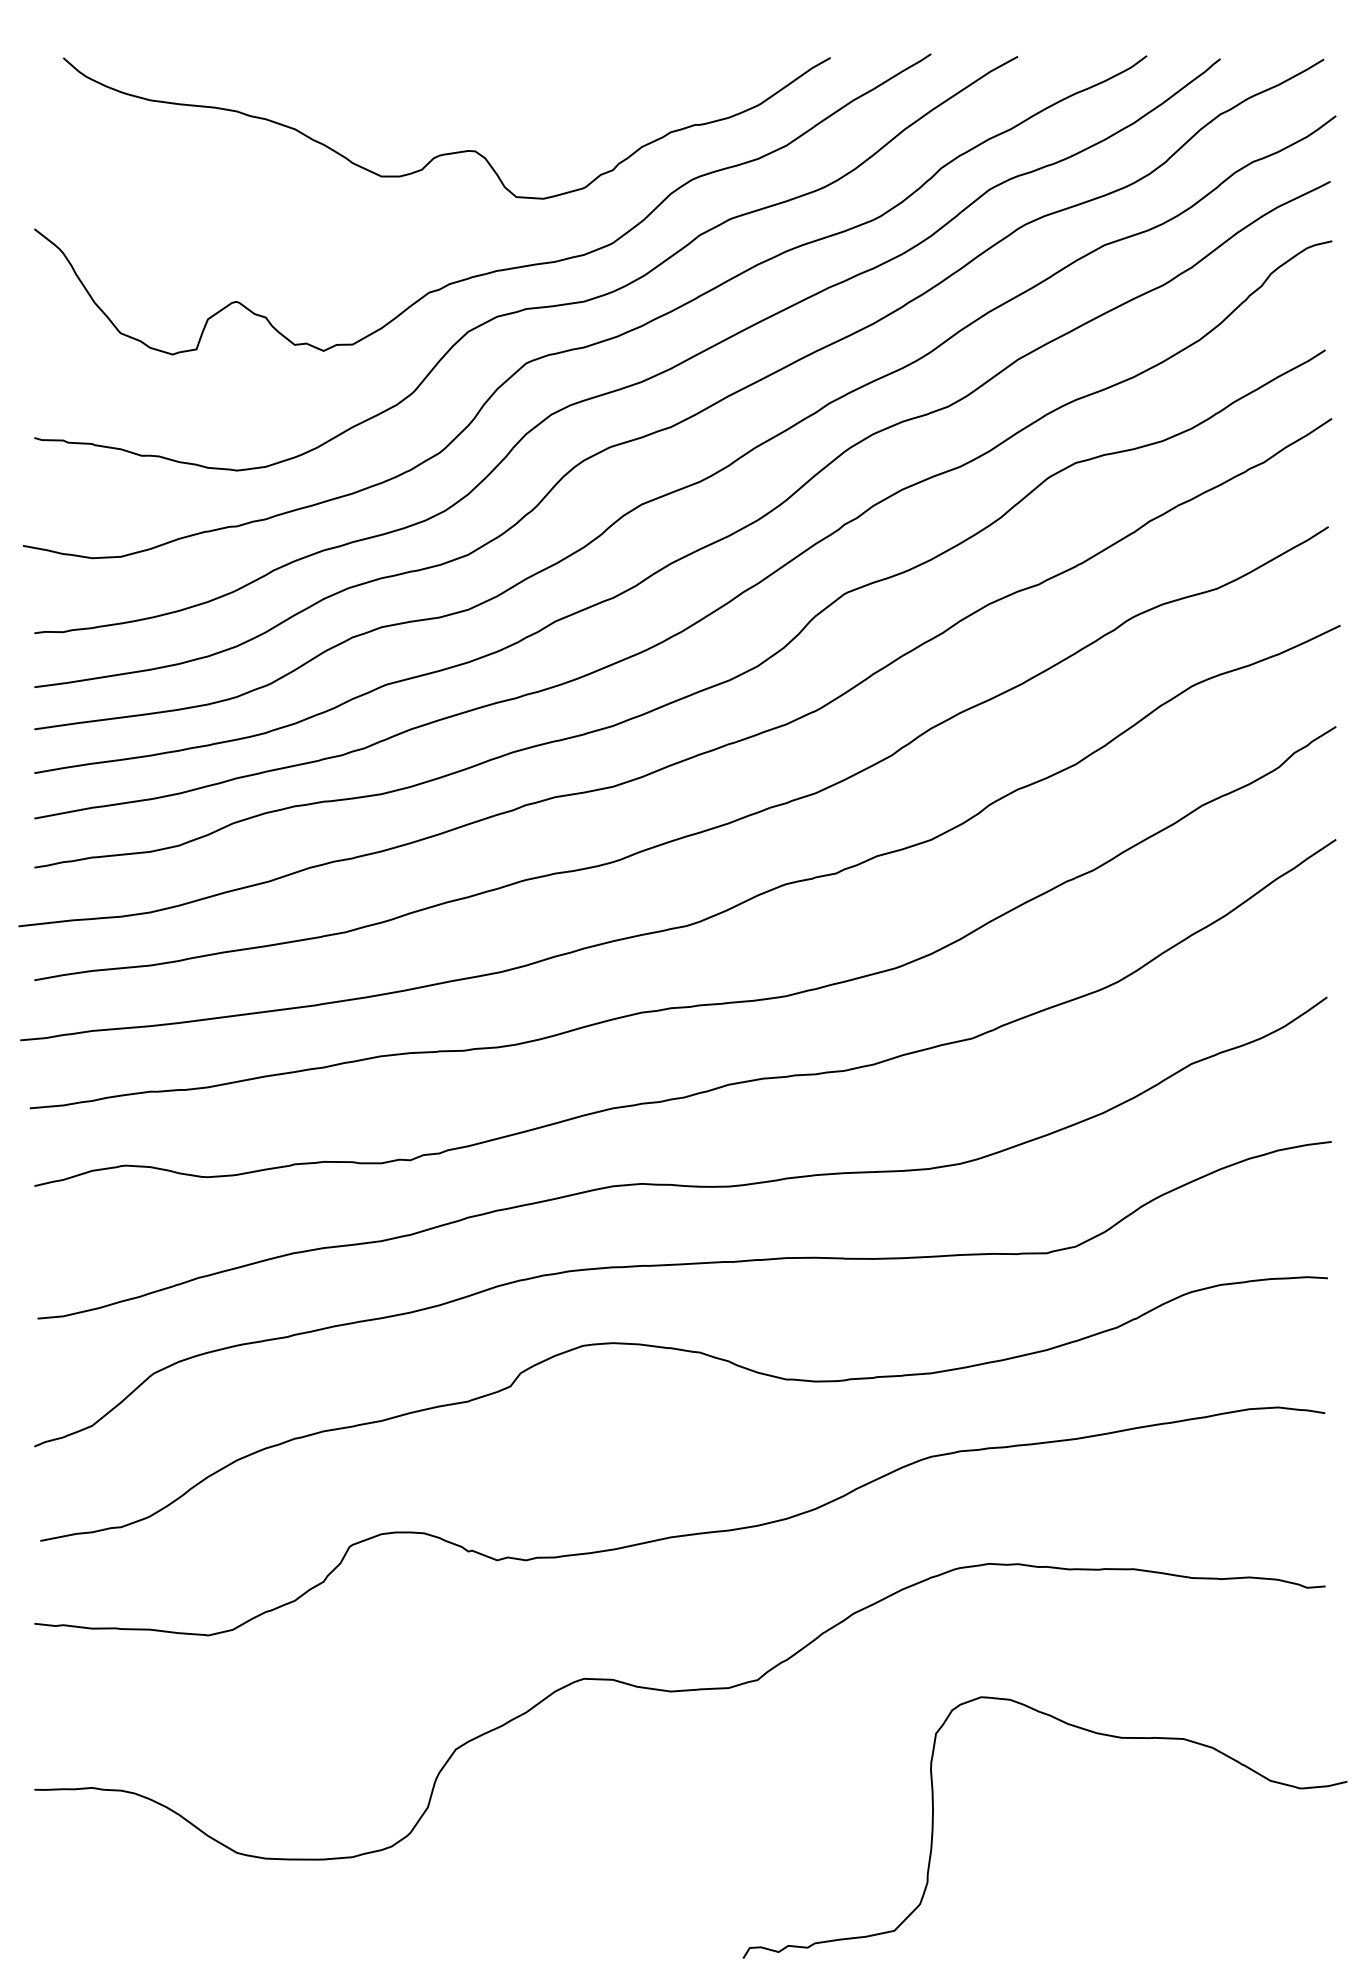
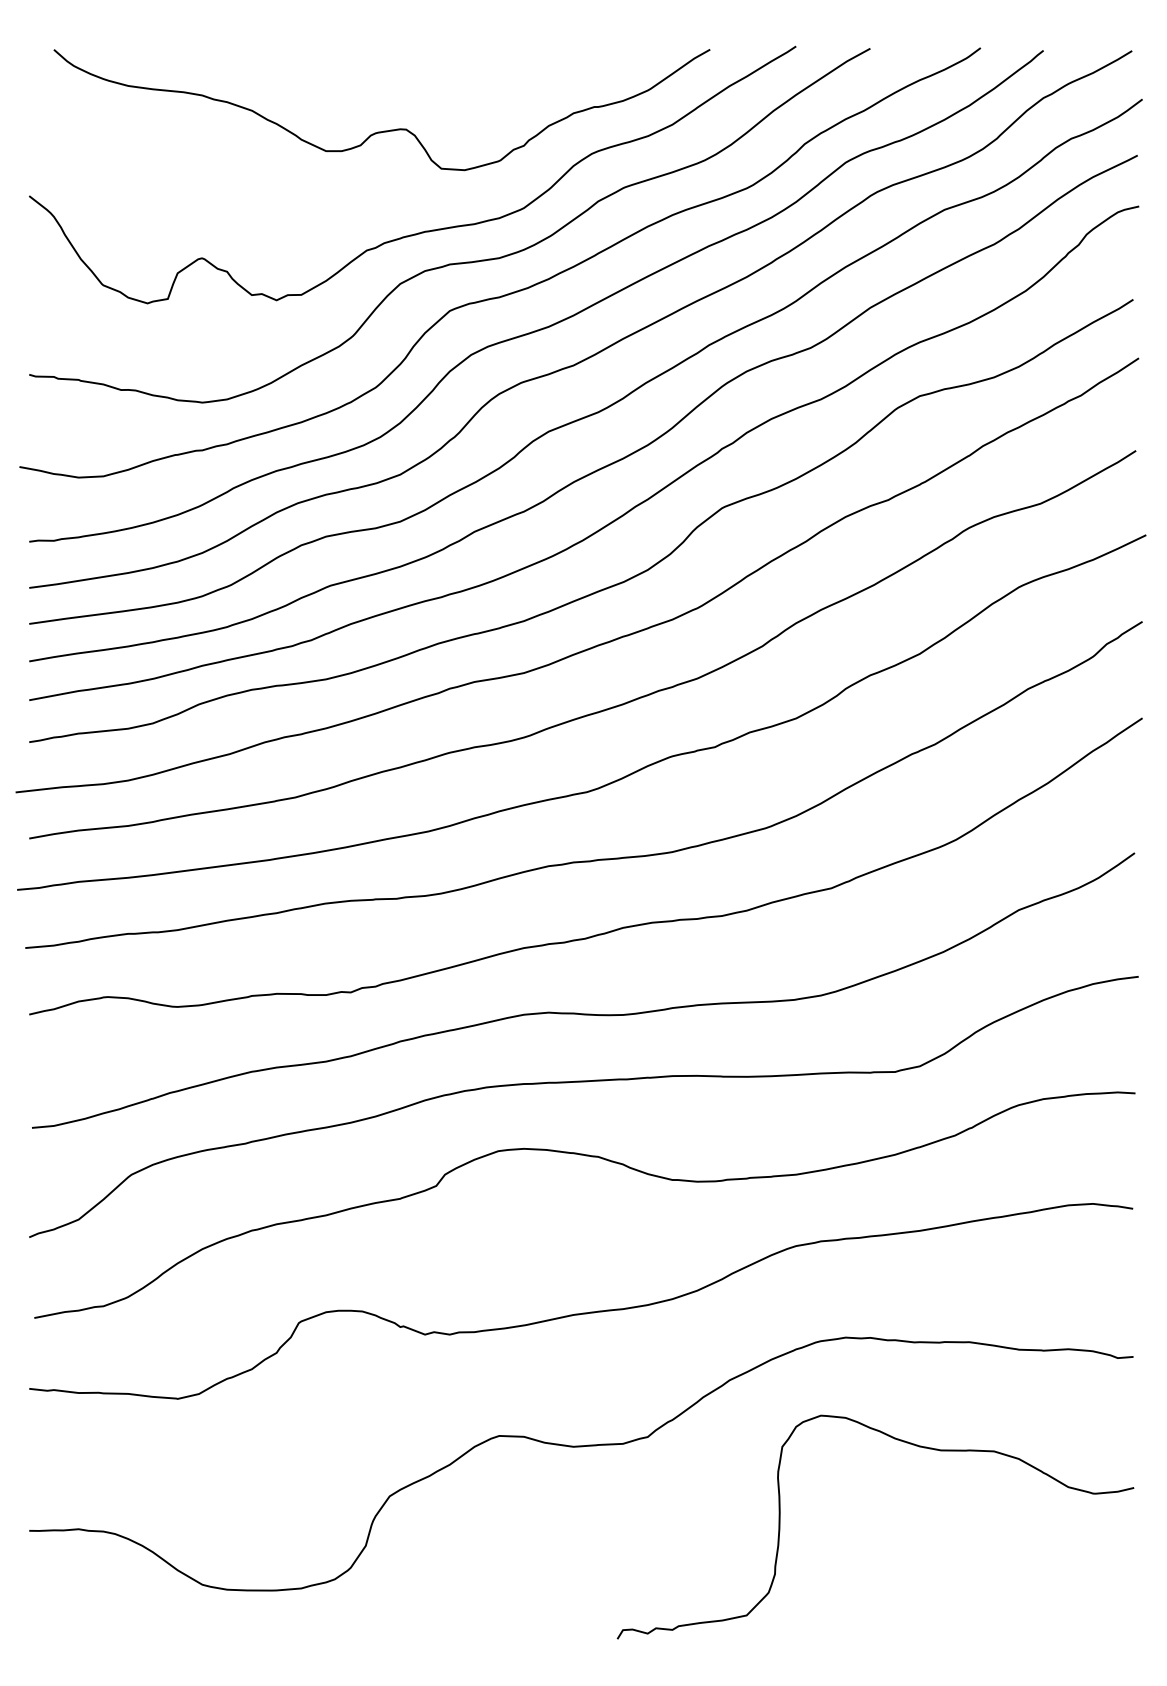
curve: (1077, 1728) -> (903, 1442), moved

